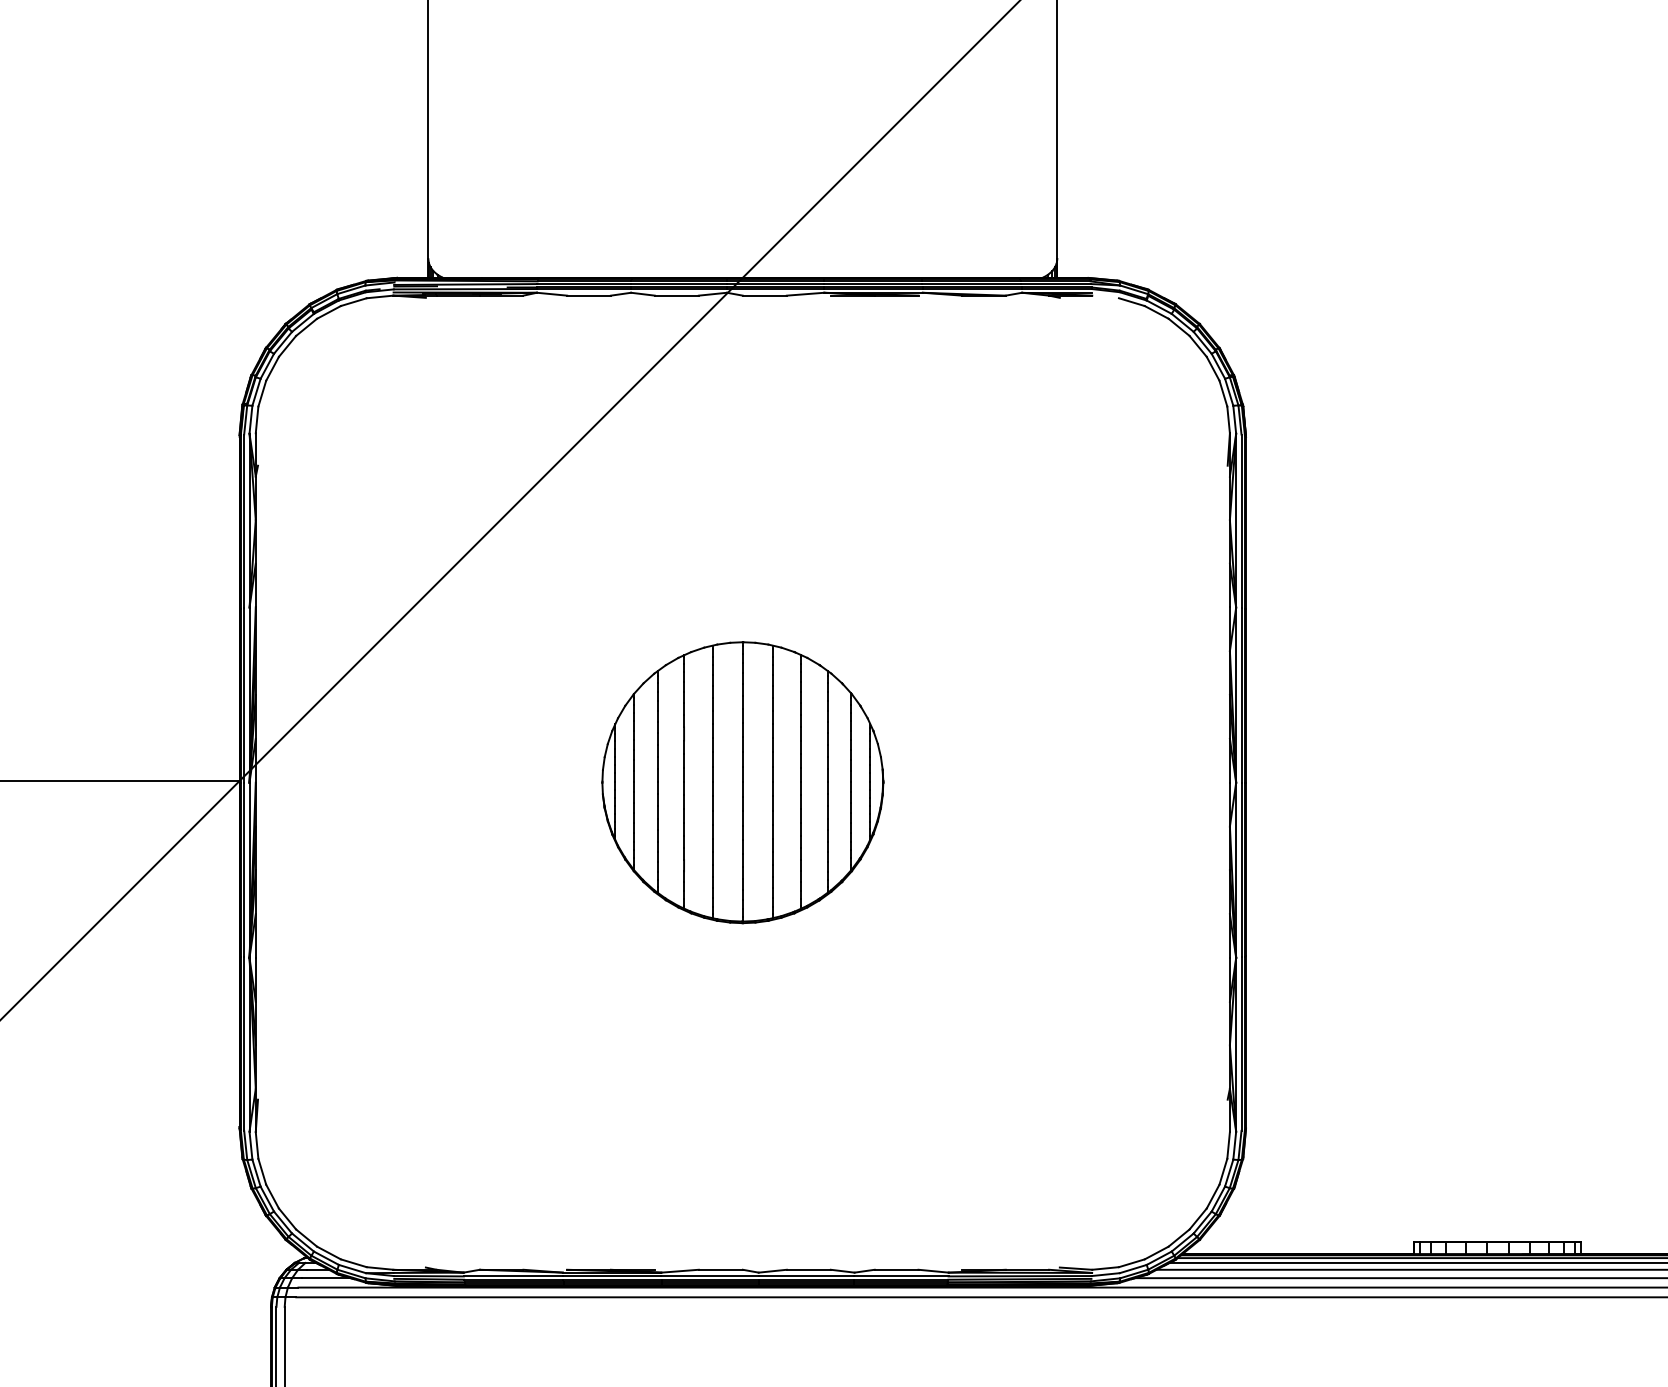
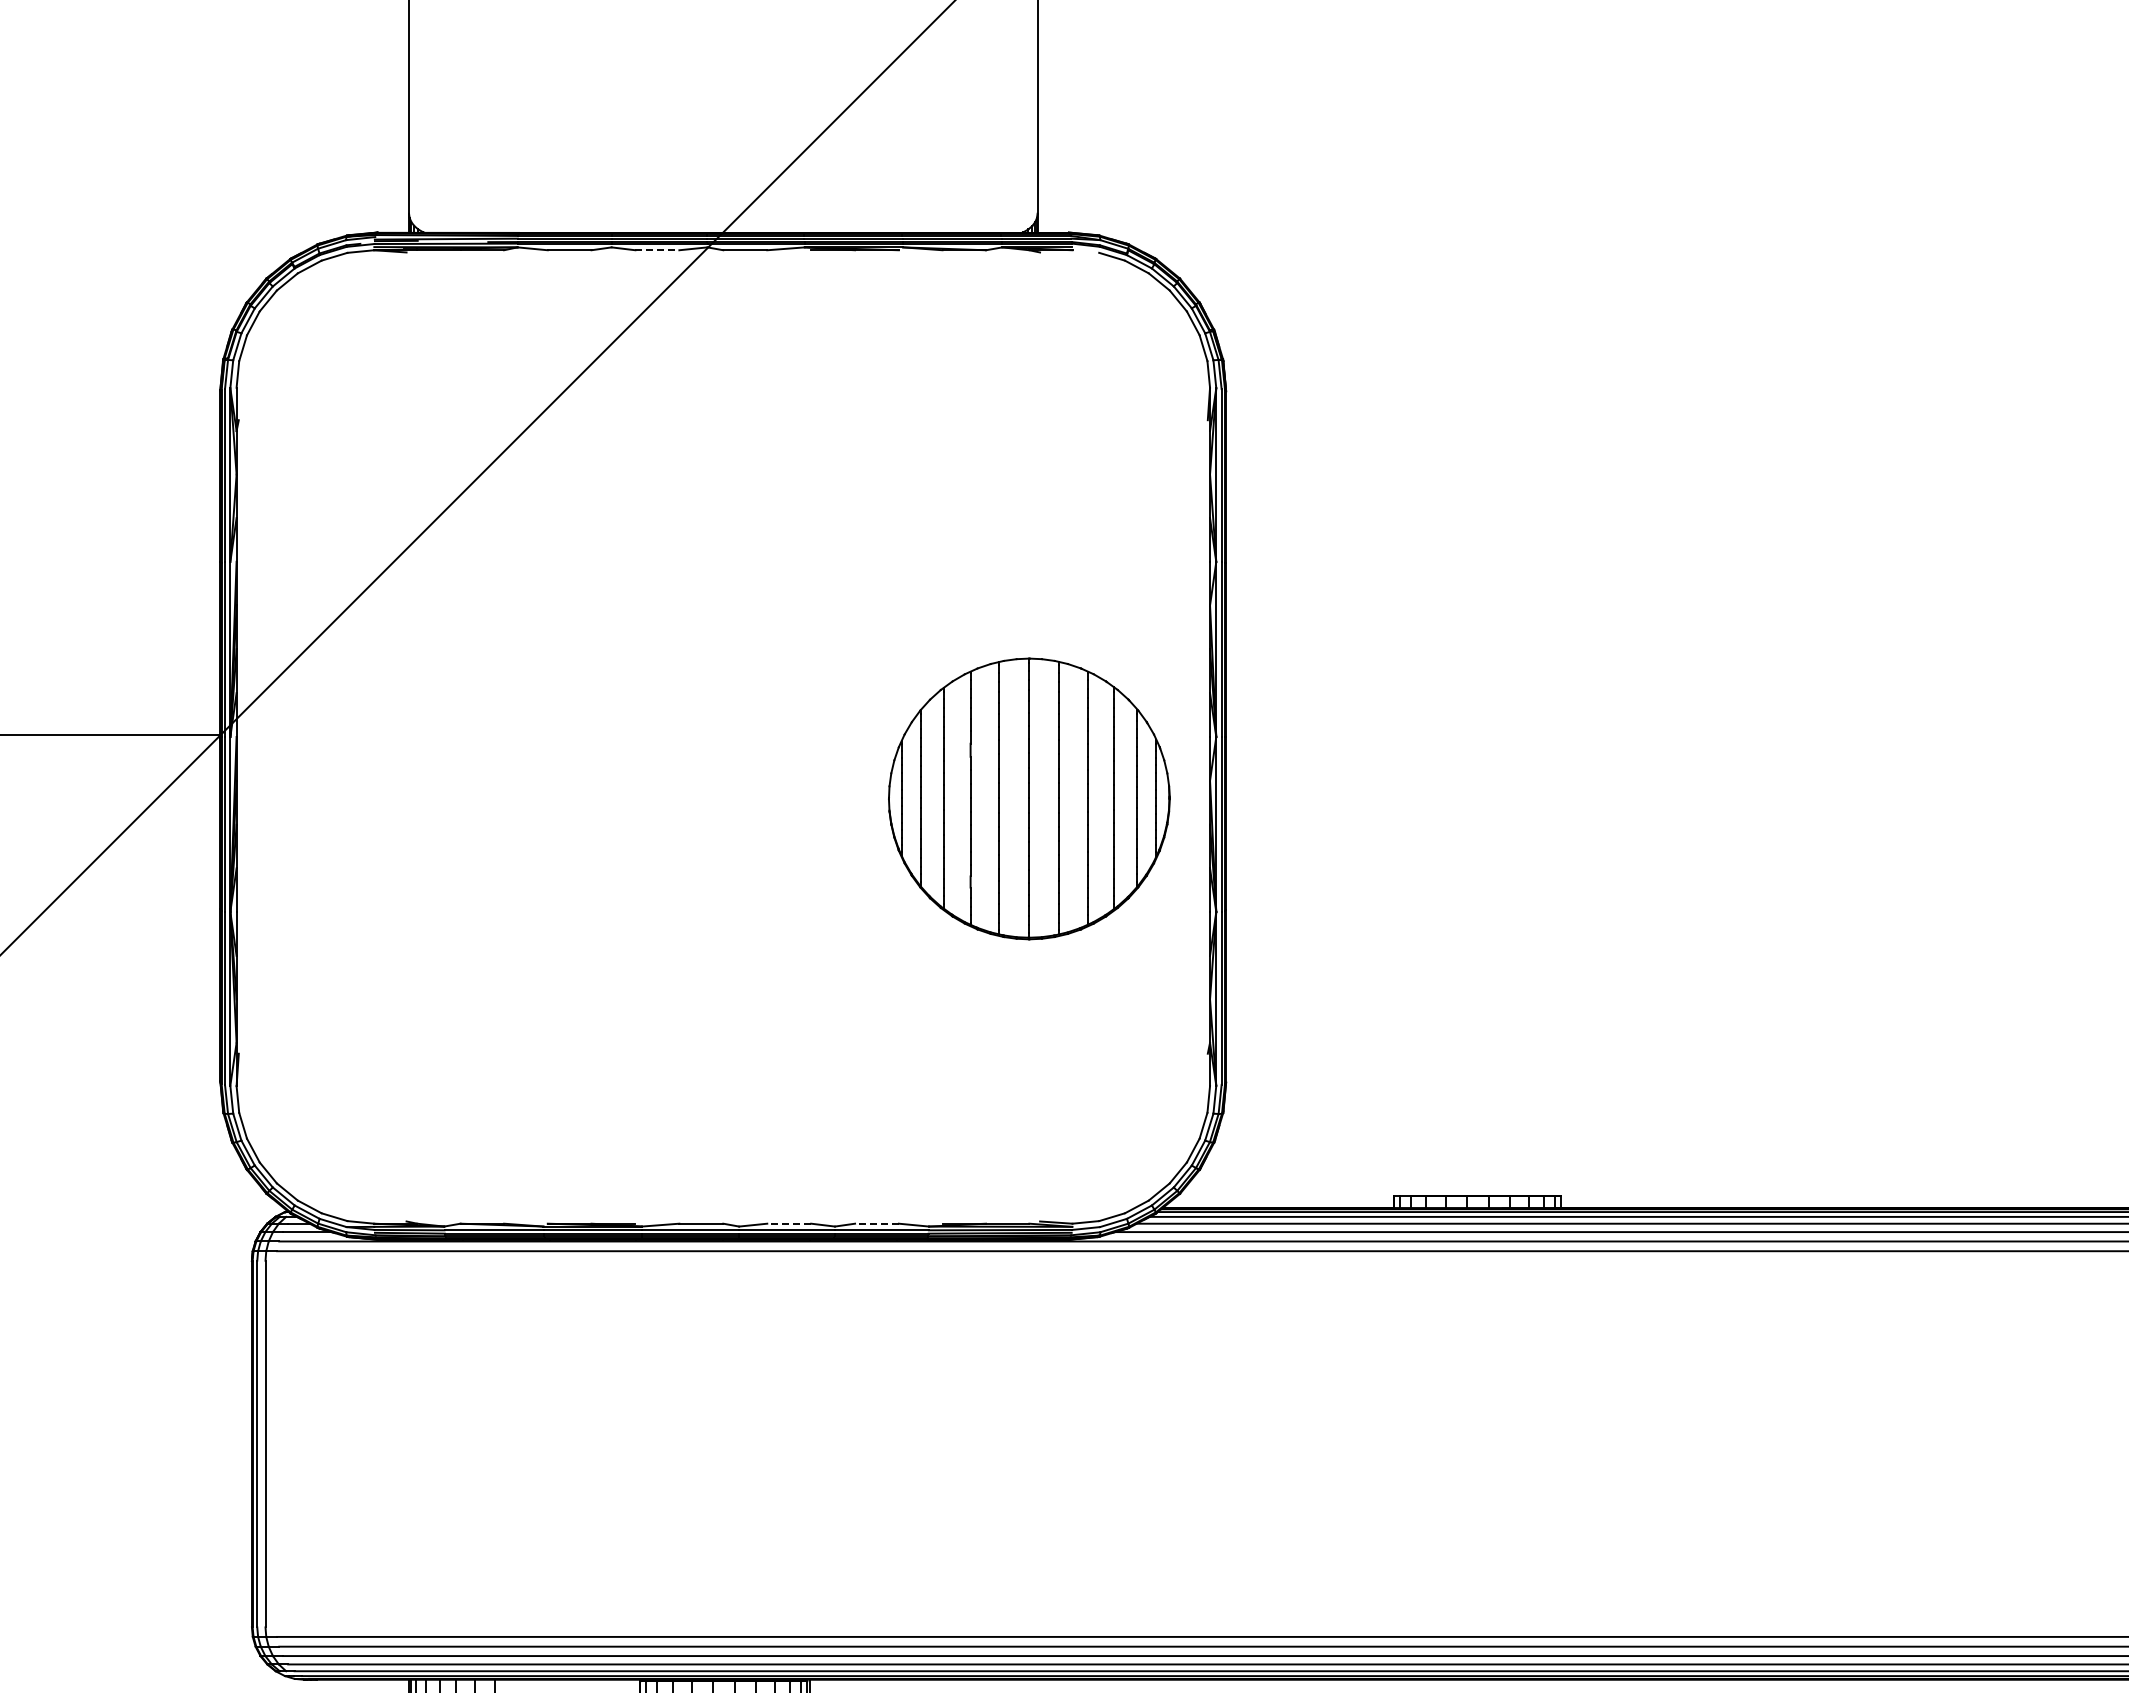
line: (676, 295) -> (657, 250), solid -> dashed
part: (743, 782) -> (1029, 798), moved
line: (809, 1269) -> (789, 1223), solid -> dashed
line: (896, 1269) -> (876, 1223), solid -> dashed

